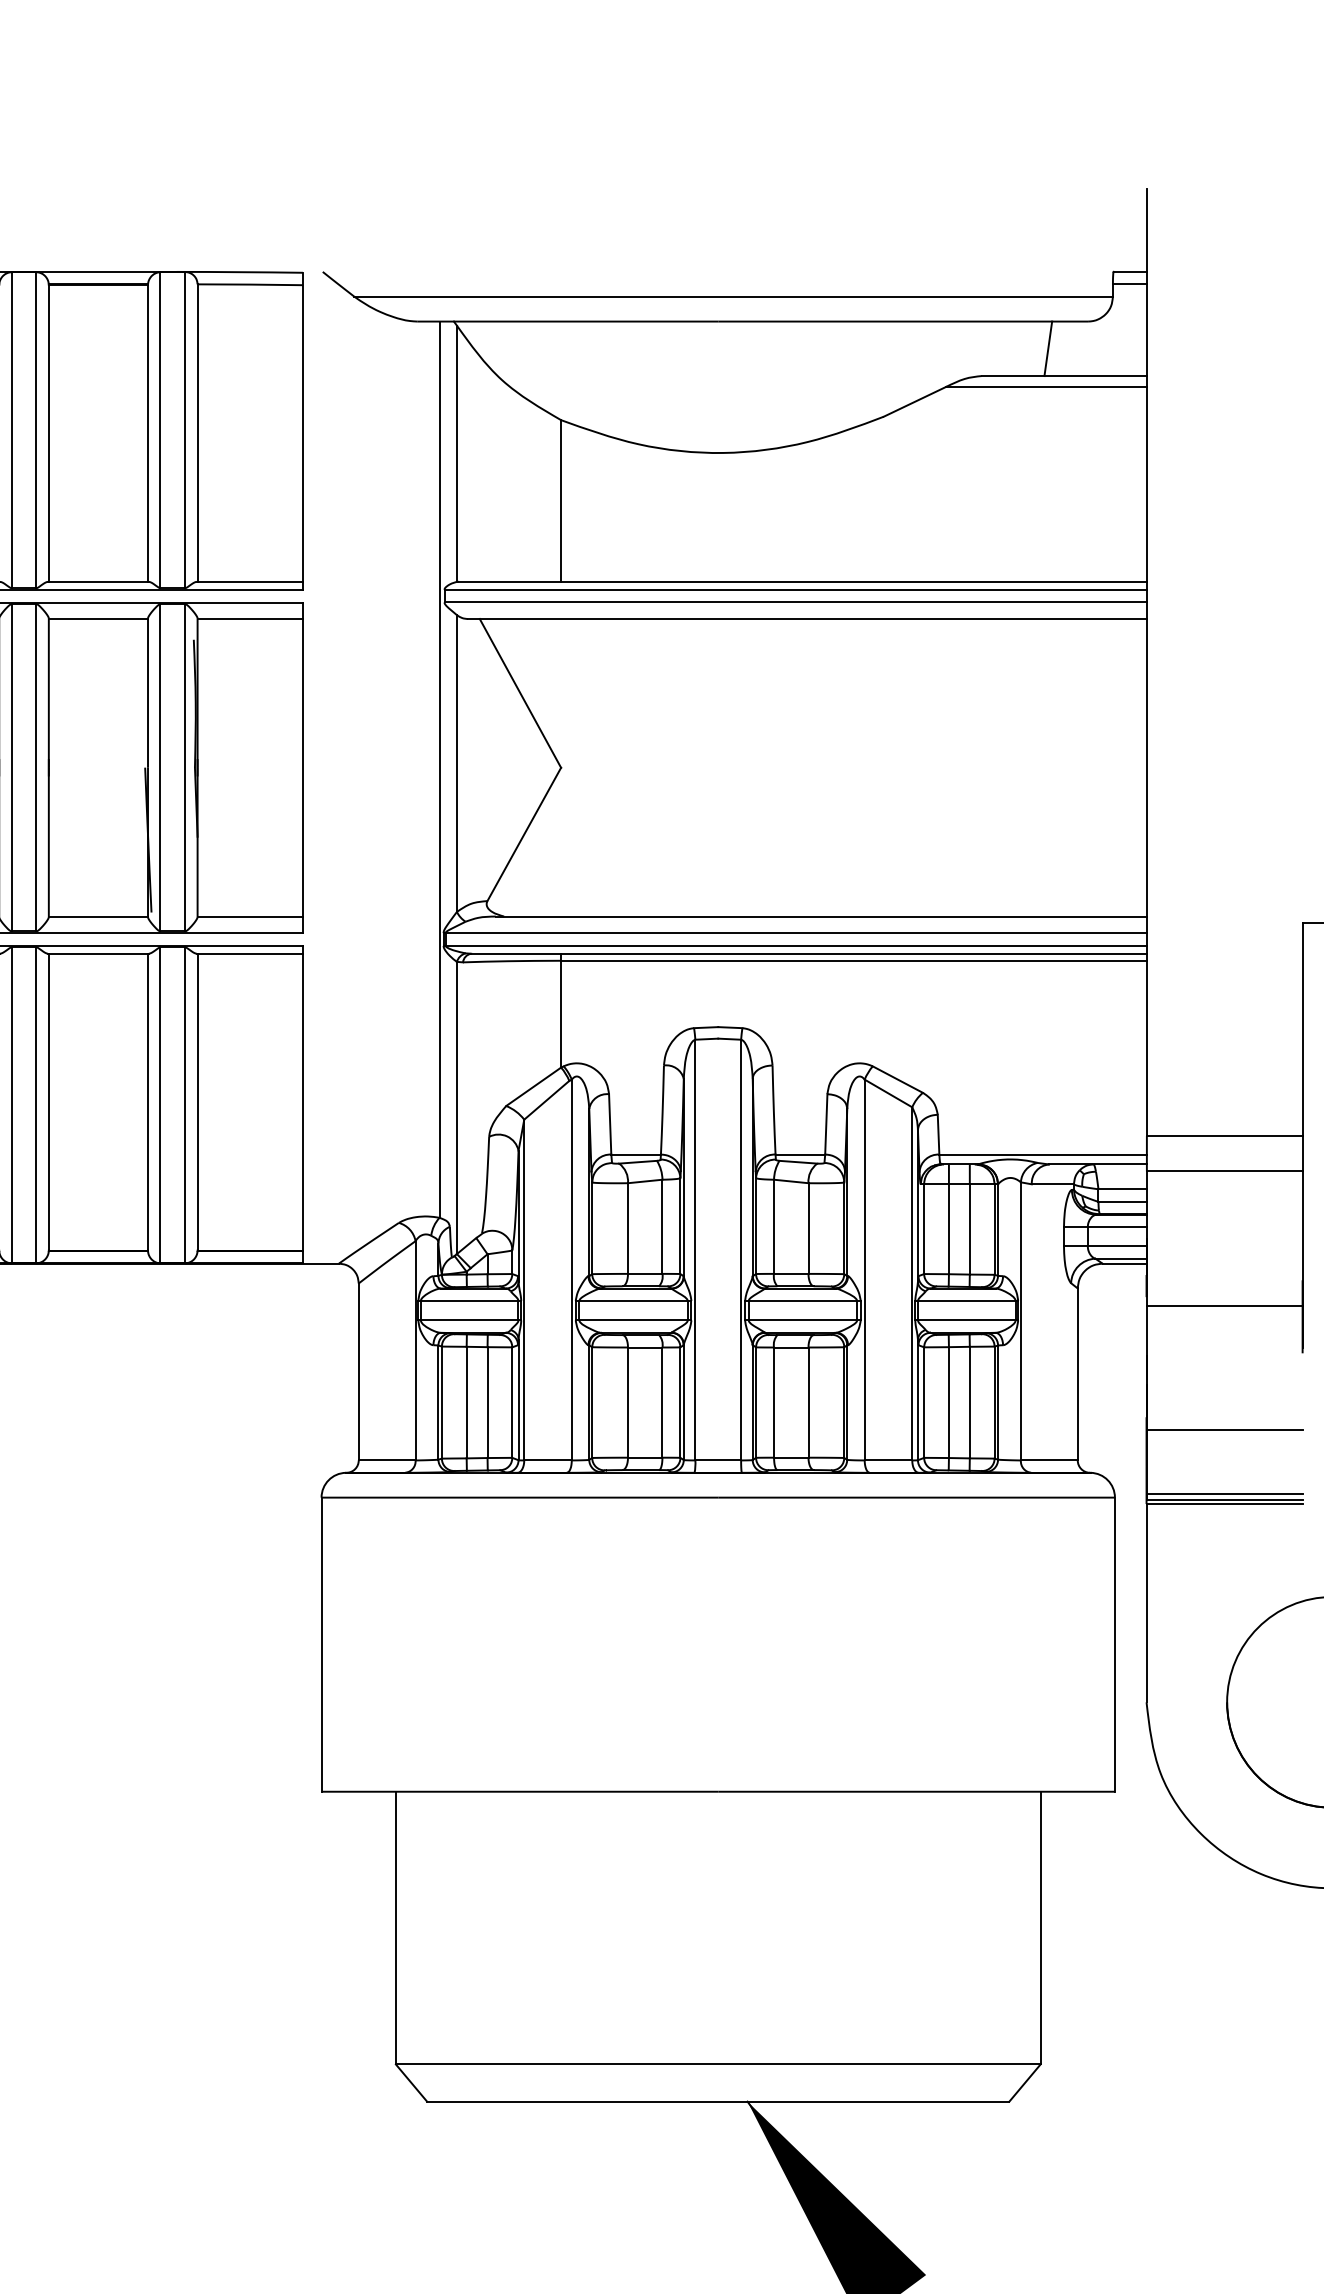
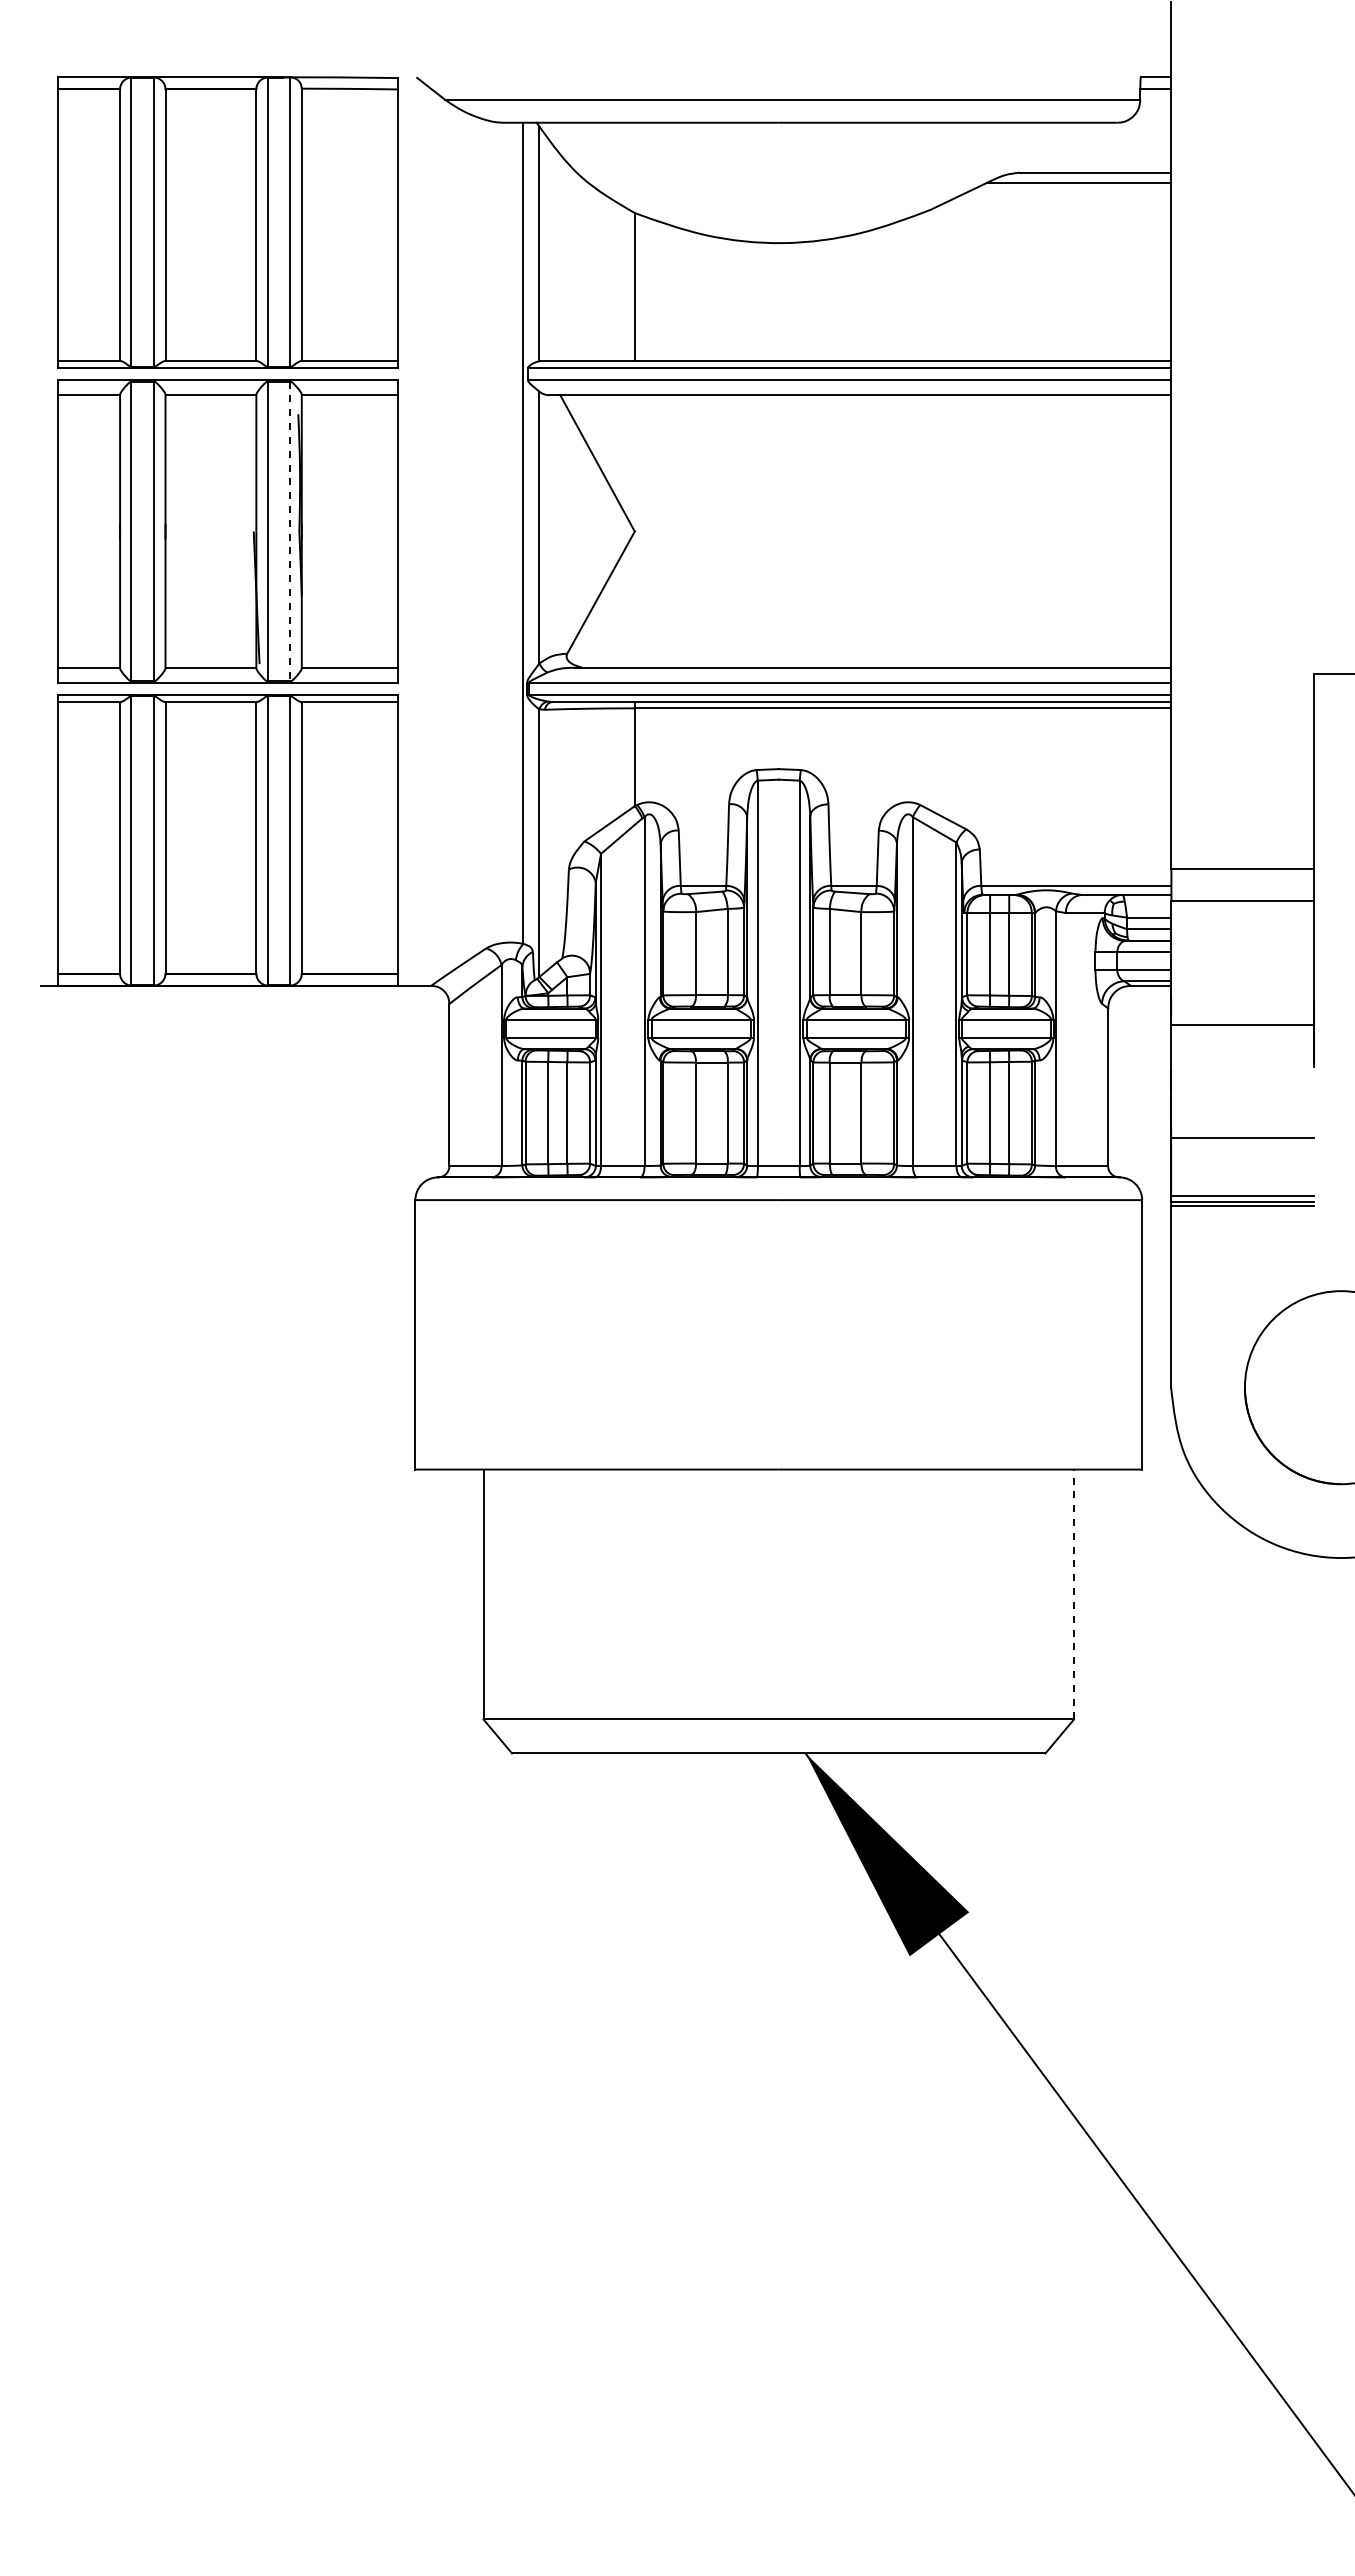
line: (1047, 348) -> (1080, 147), removed
line: (185, 767) -> (290, 531), solid -> dashed
line: (1041, 1928) -> (1074, 1594), solid -> dashed

